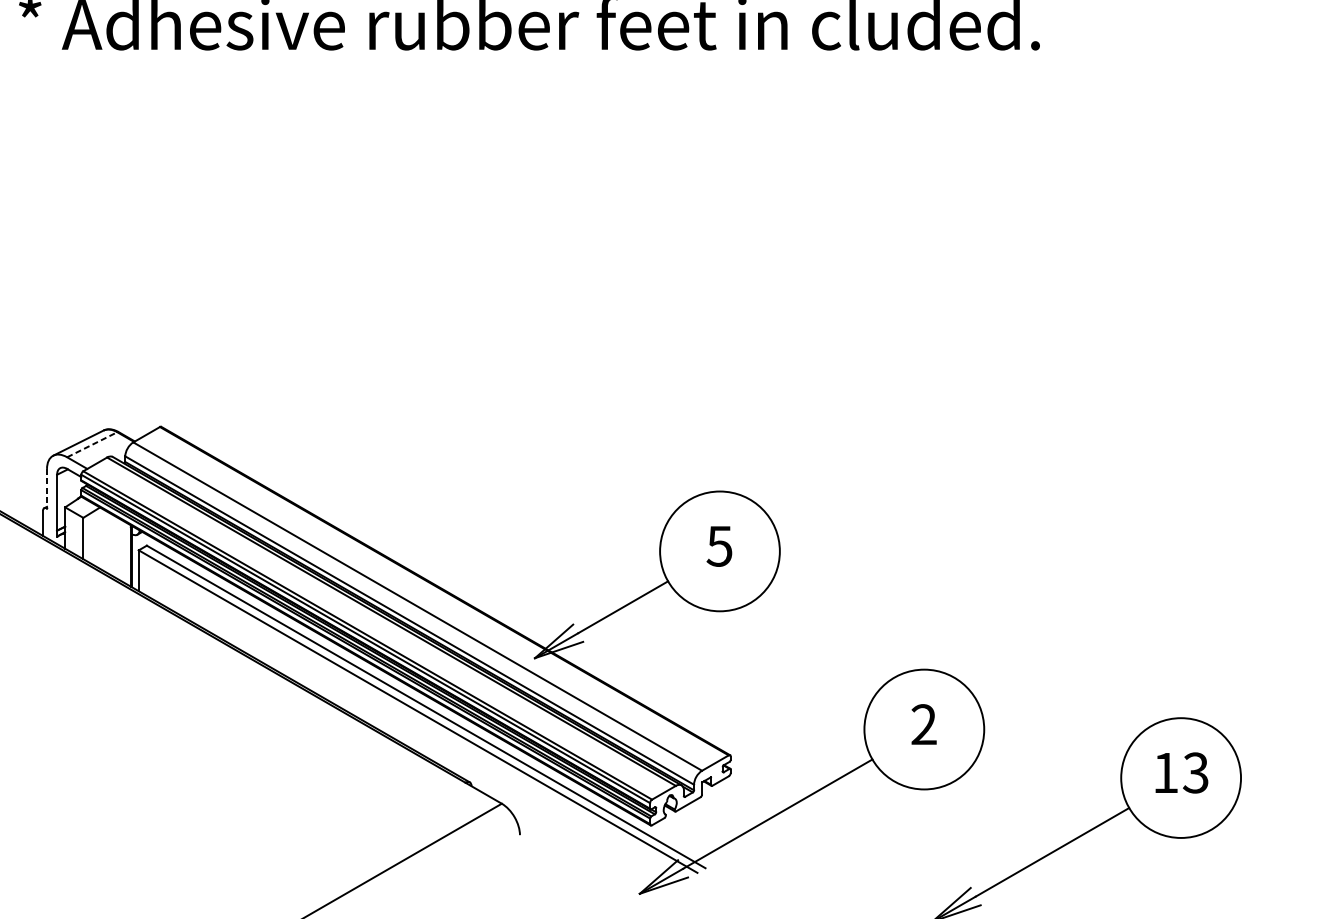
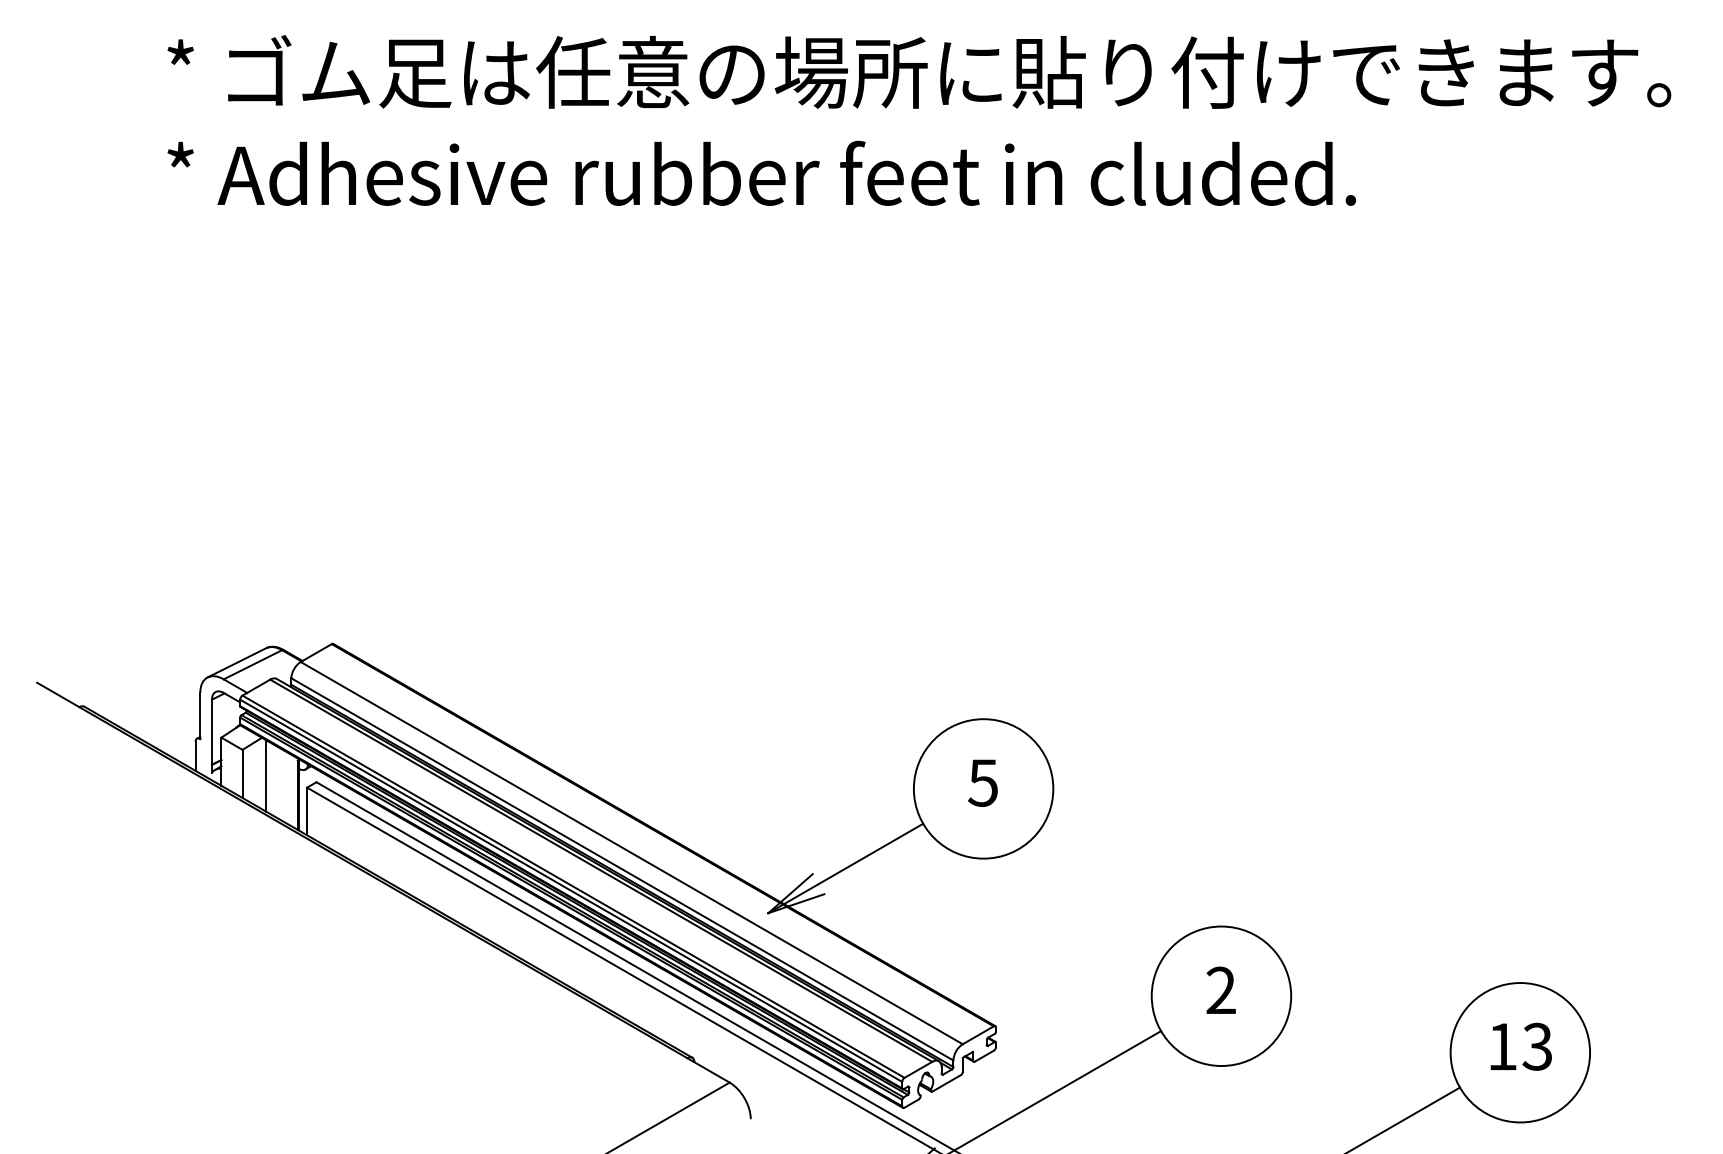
line: (91, 444) -> (252, 664), dashed -> solid
line: (47, 489) -> (200, 716), dashed -> solid
line: (103, 539) -> (266, 775), added

